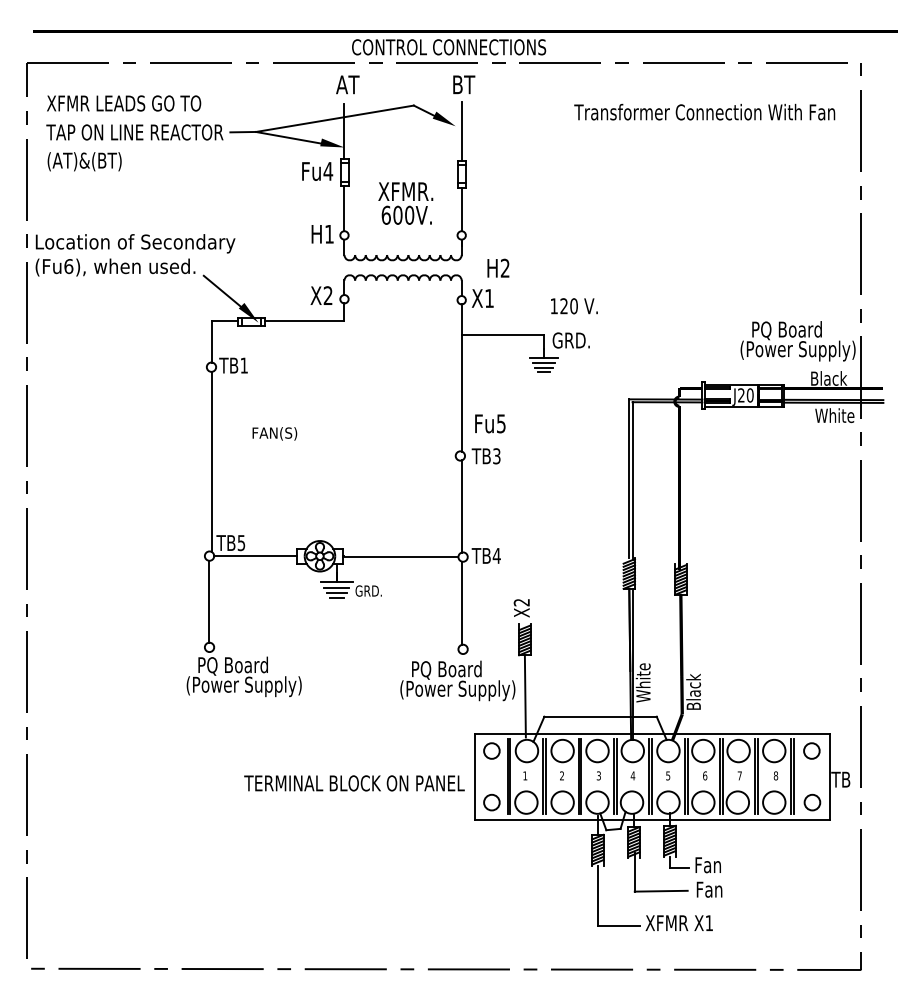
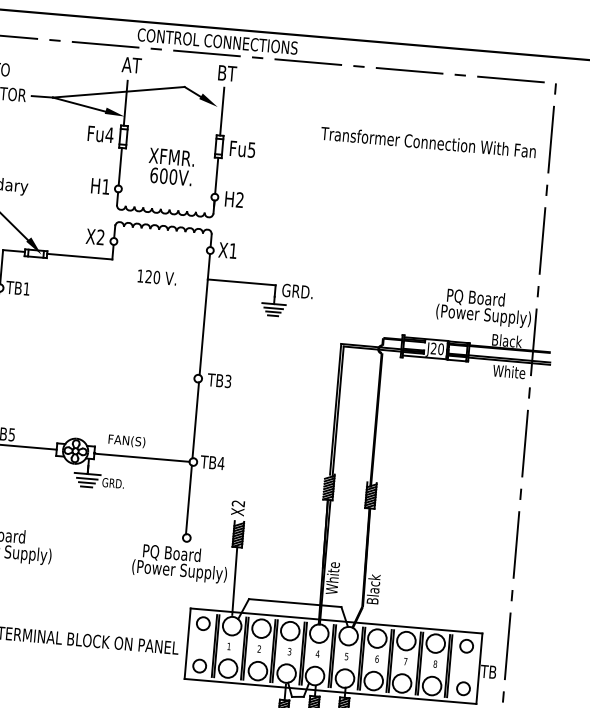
text: (704, 111) -> (428, 141), moved
text: (498, 267) -> (234, 198), moved
text: (574, 306) -> (157, 277), moved
text: (490, 423) -> (242, 149), moved
text: (274, 433) -> (126, 440), moved

